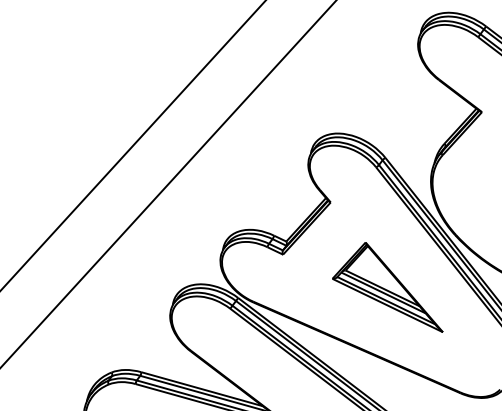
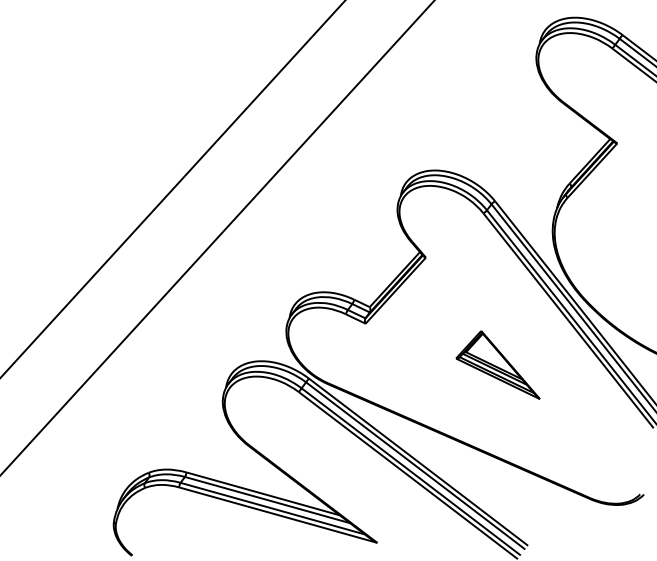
part: (387, 286) -> (497, 364), size x0.6

